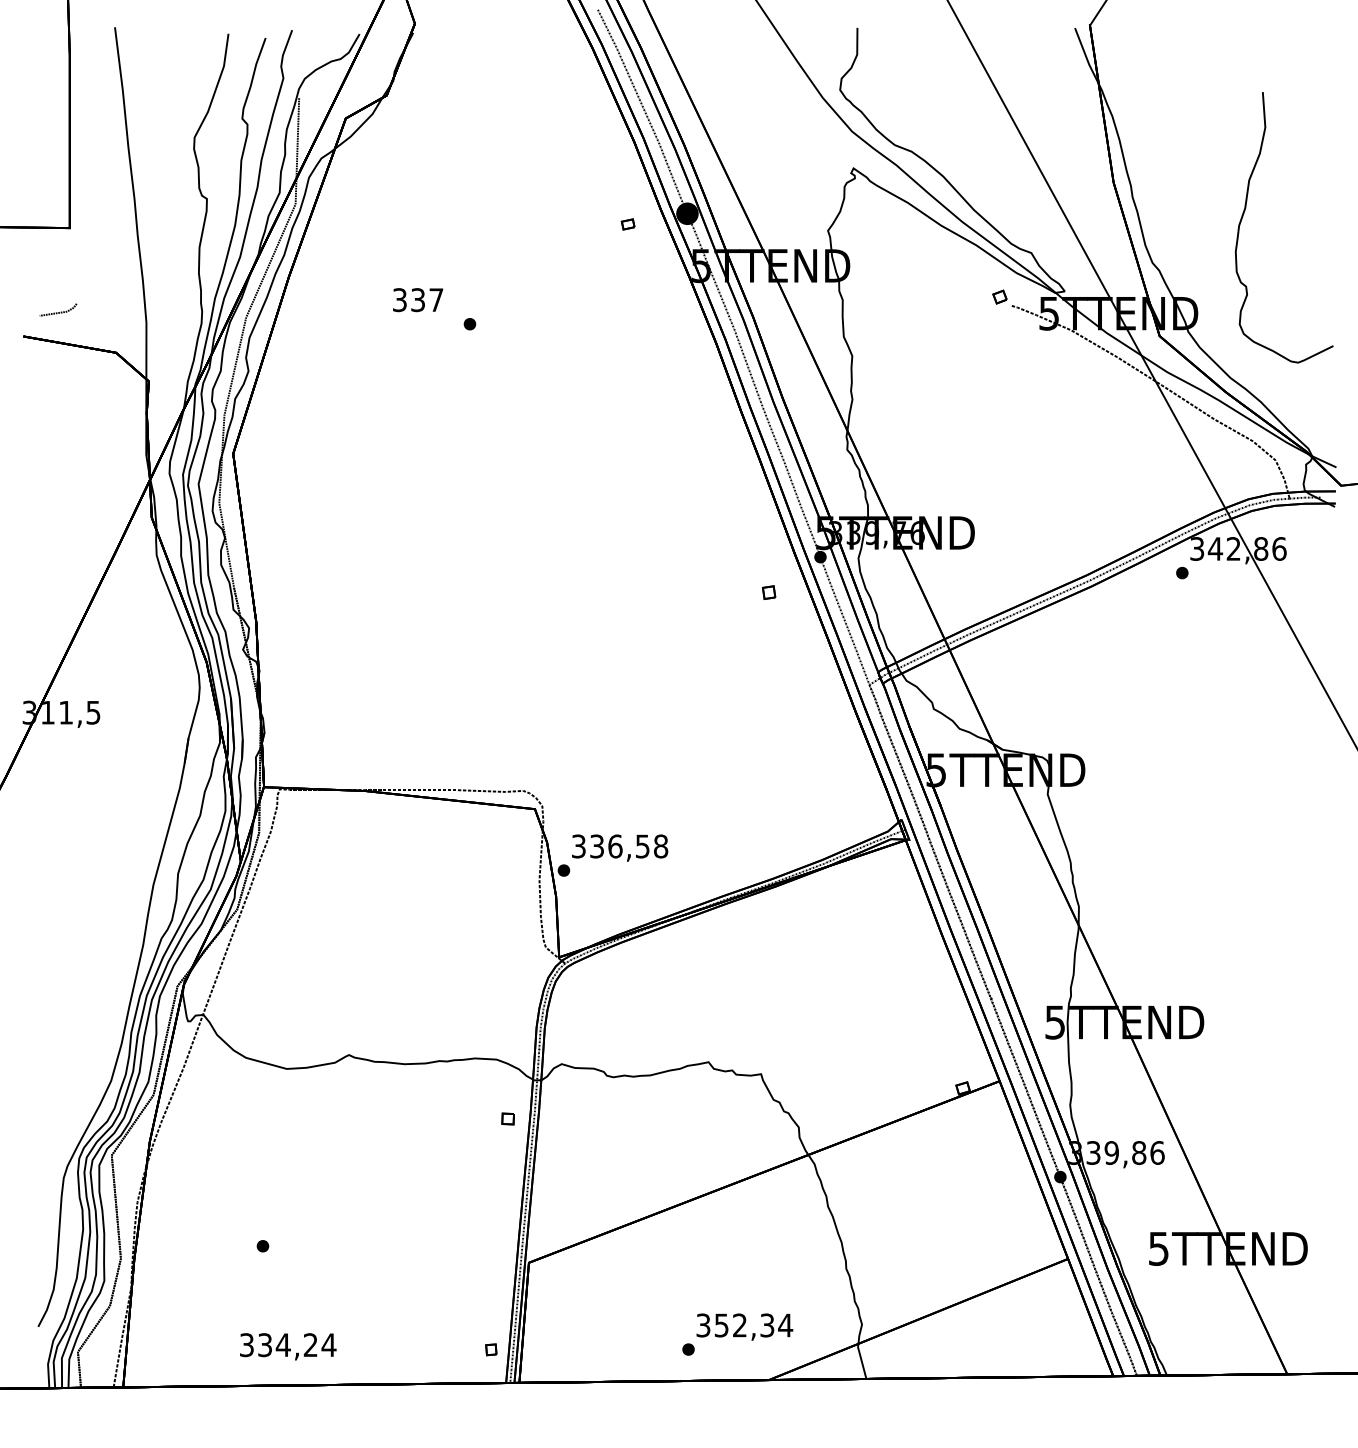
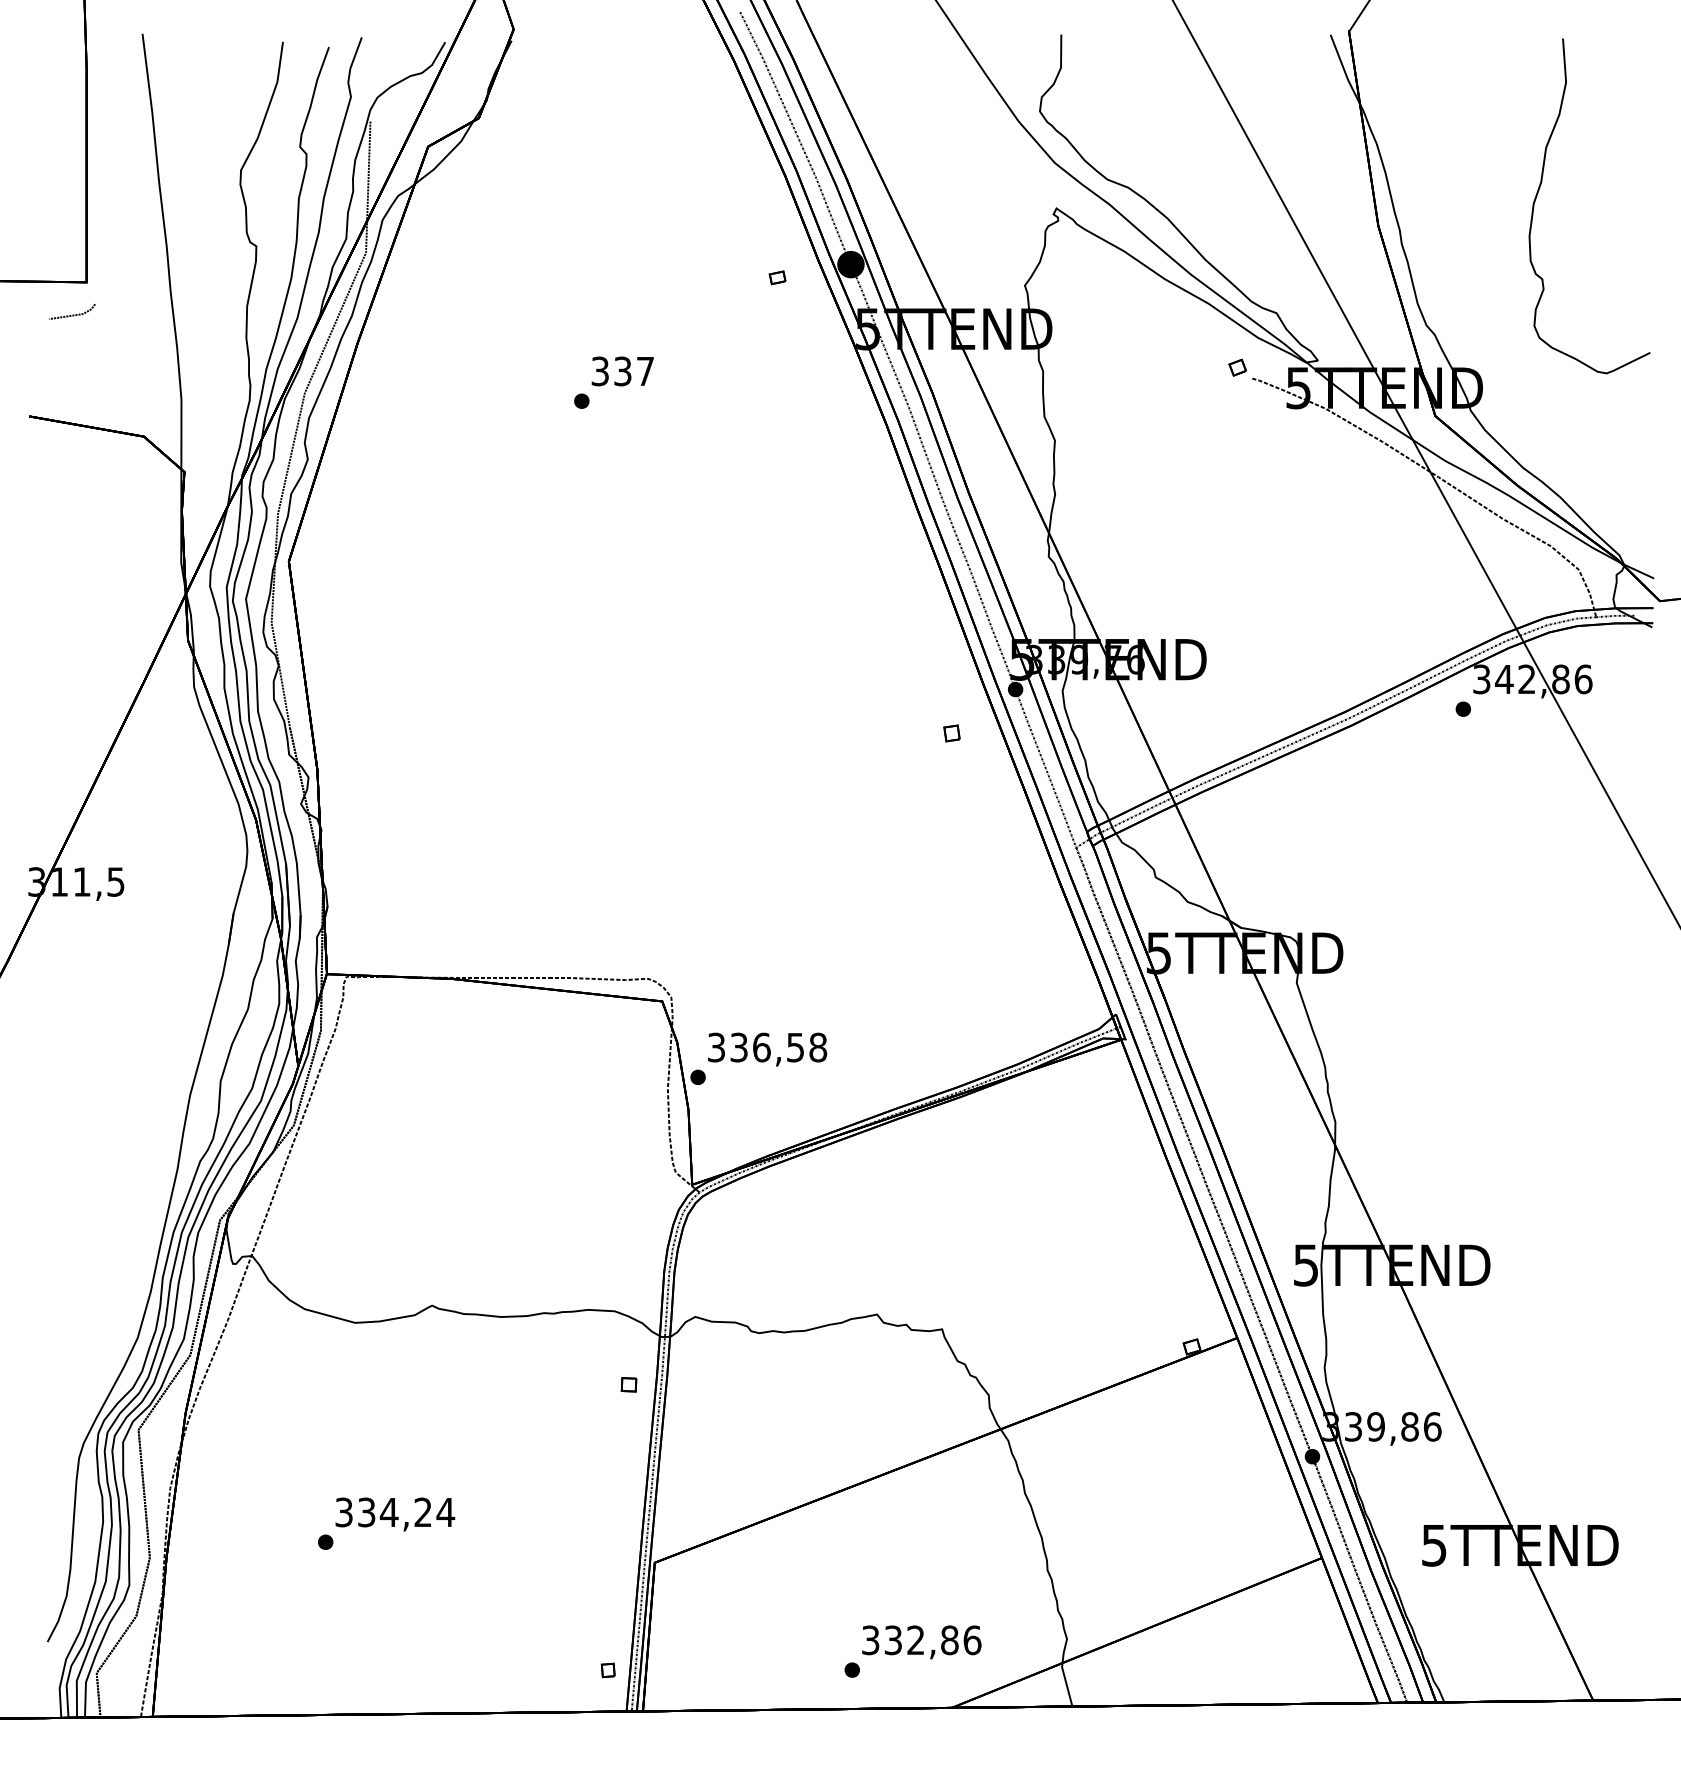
curve: (1245, 211) -> (1541, 186), moved
text: (418, 300) -> (623, 371), moved
line: (58, 312) -> (72, 314), moved
text: (754, 1325) -> (933, 1640), 352,34 -> 332,86
text: (288, 1346) -> (395, 1514), moved

